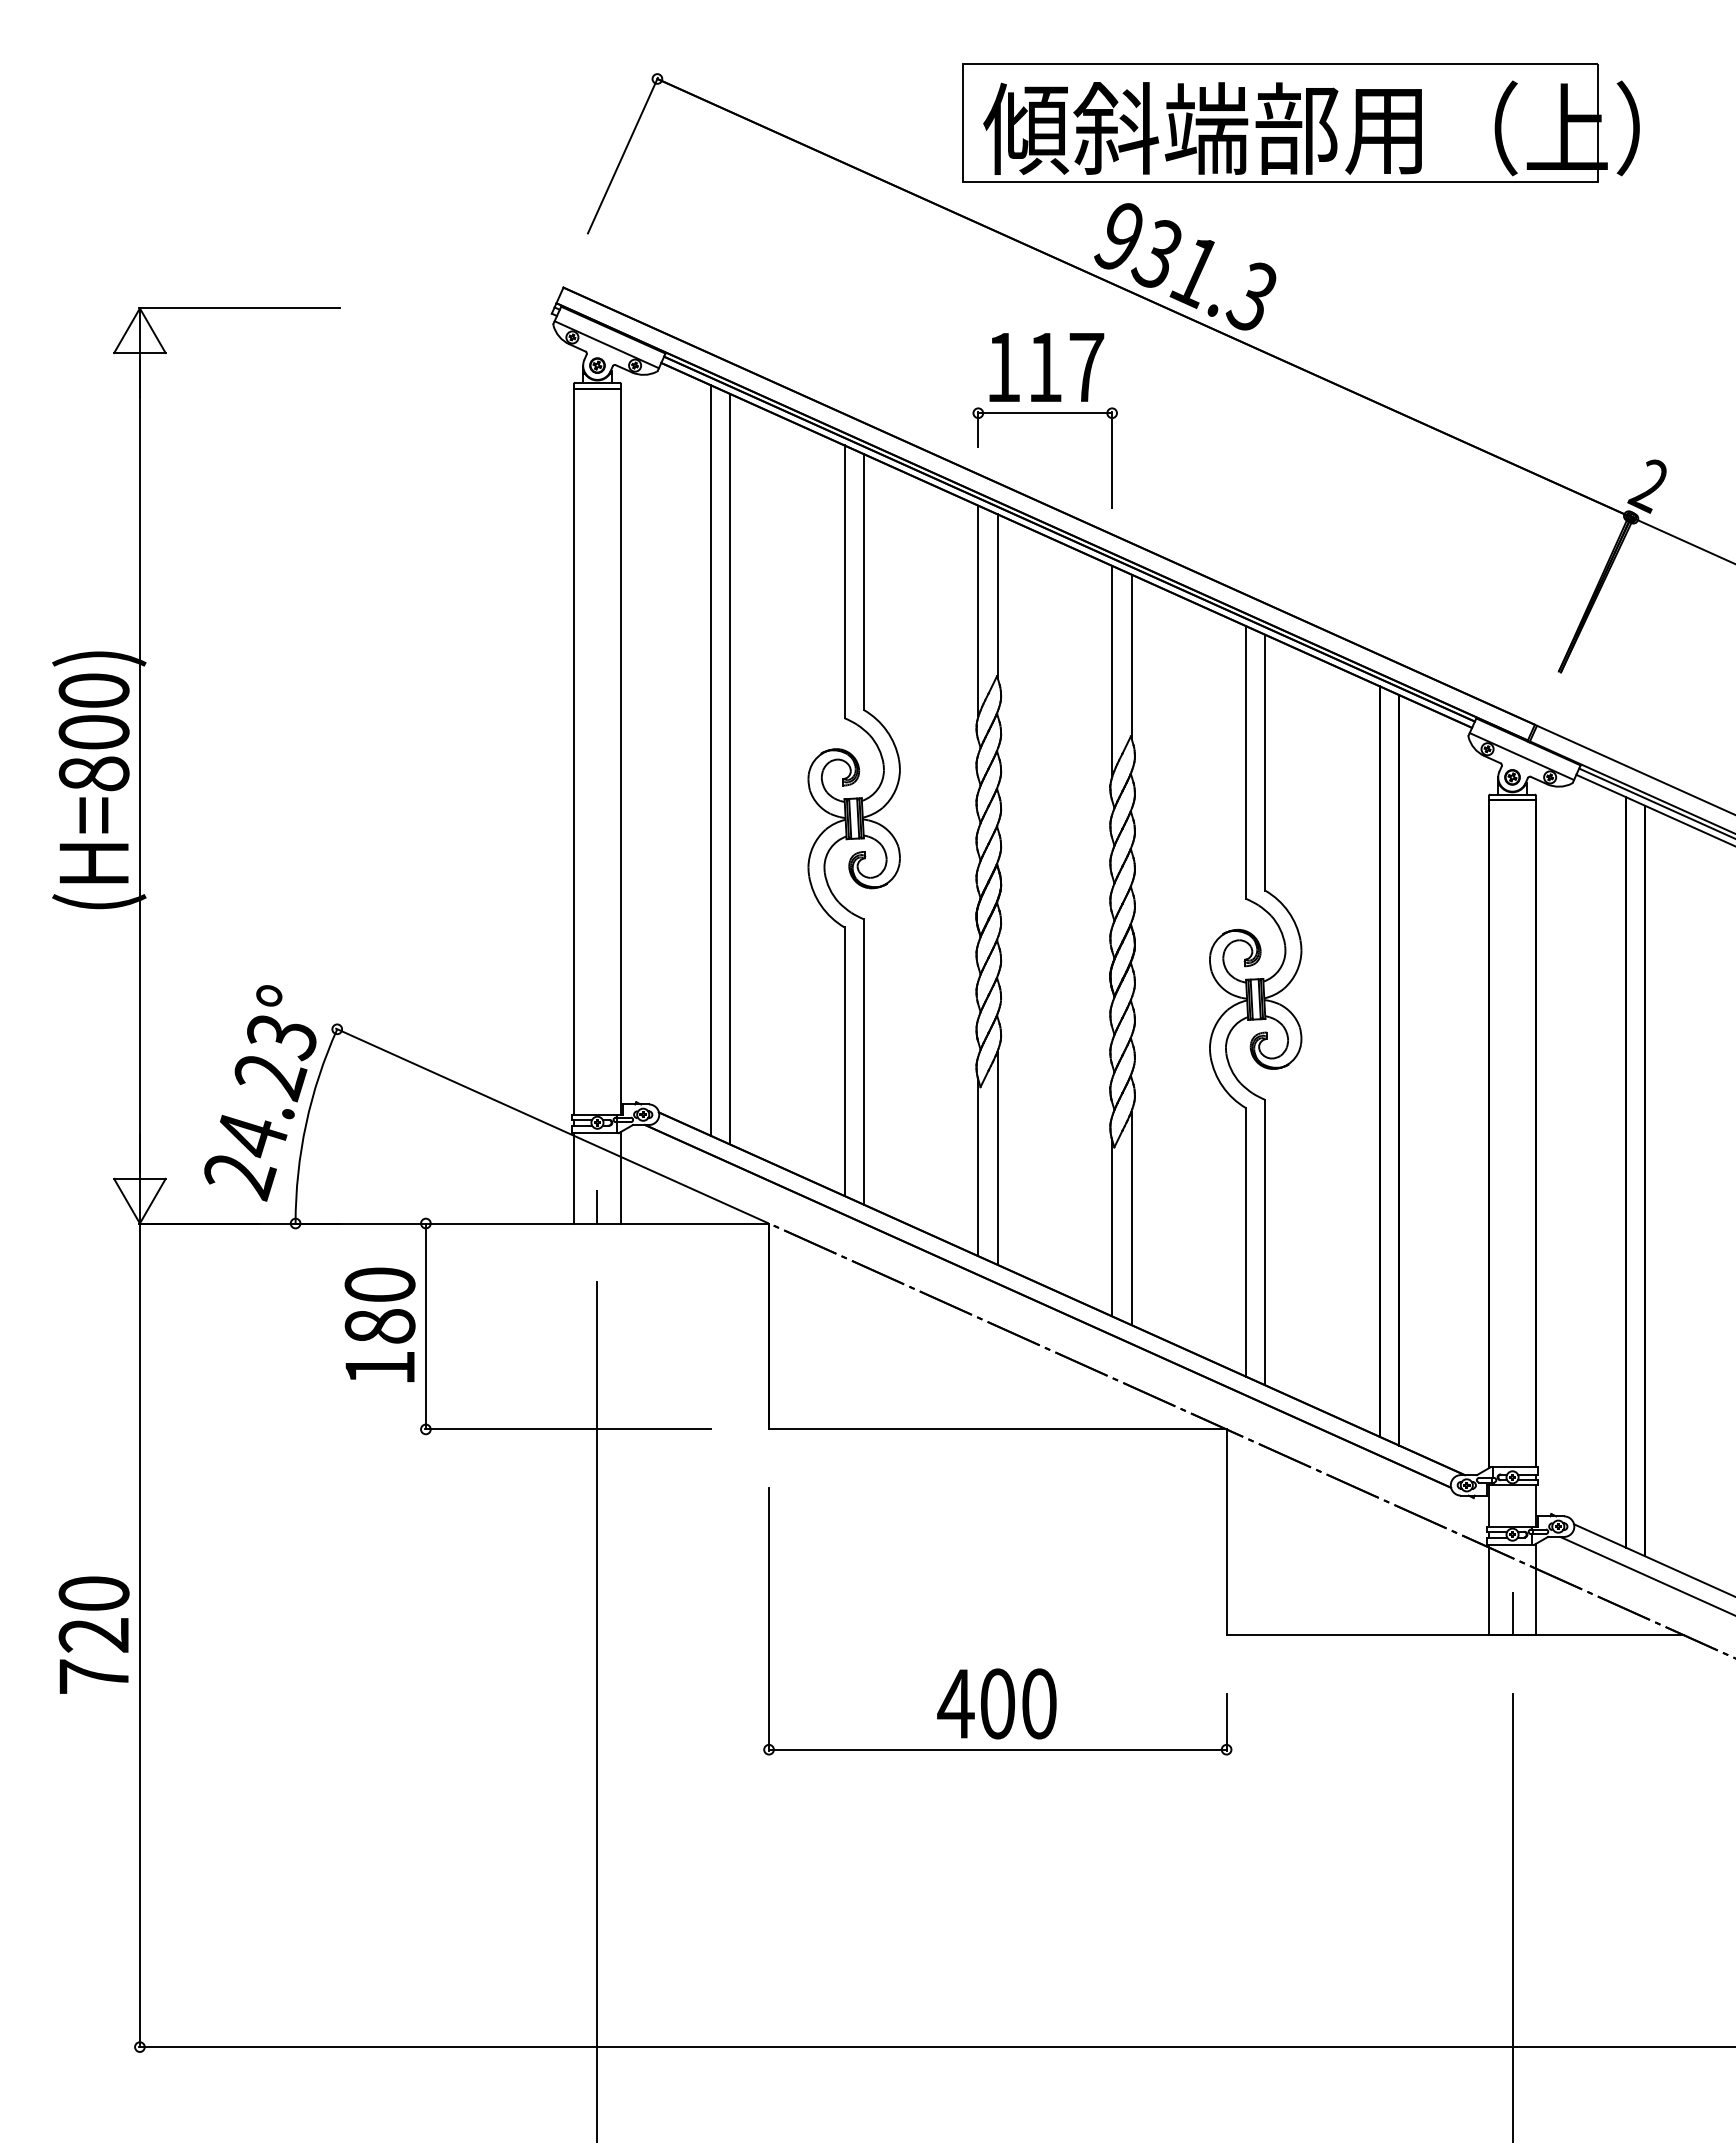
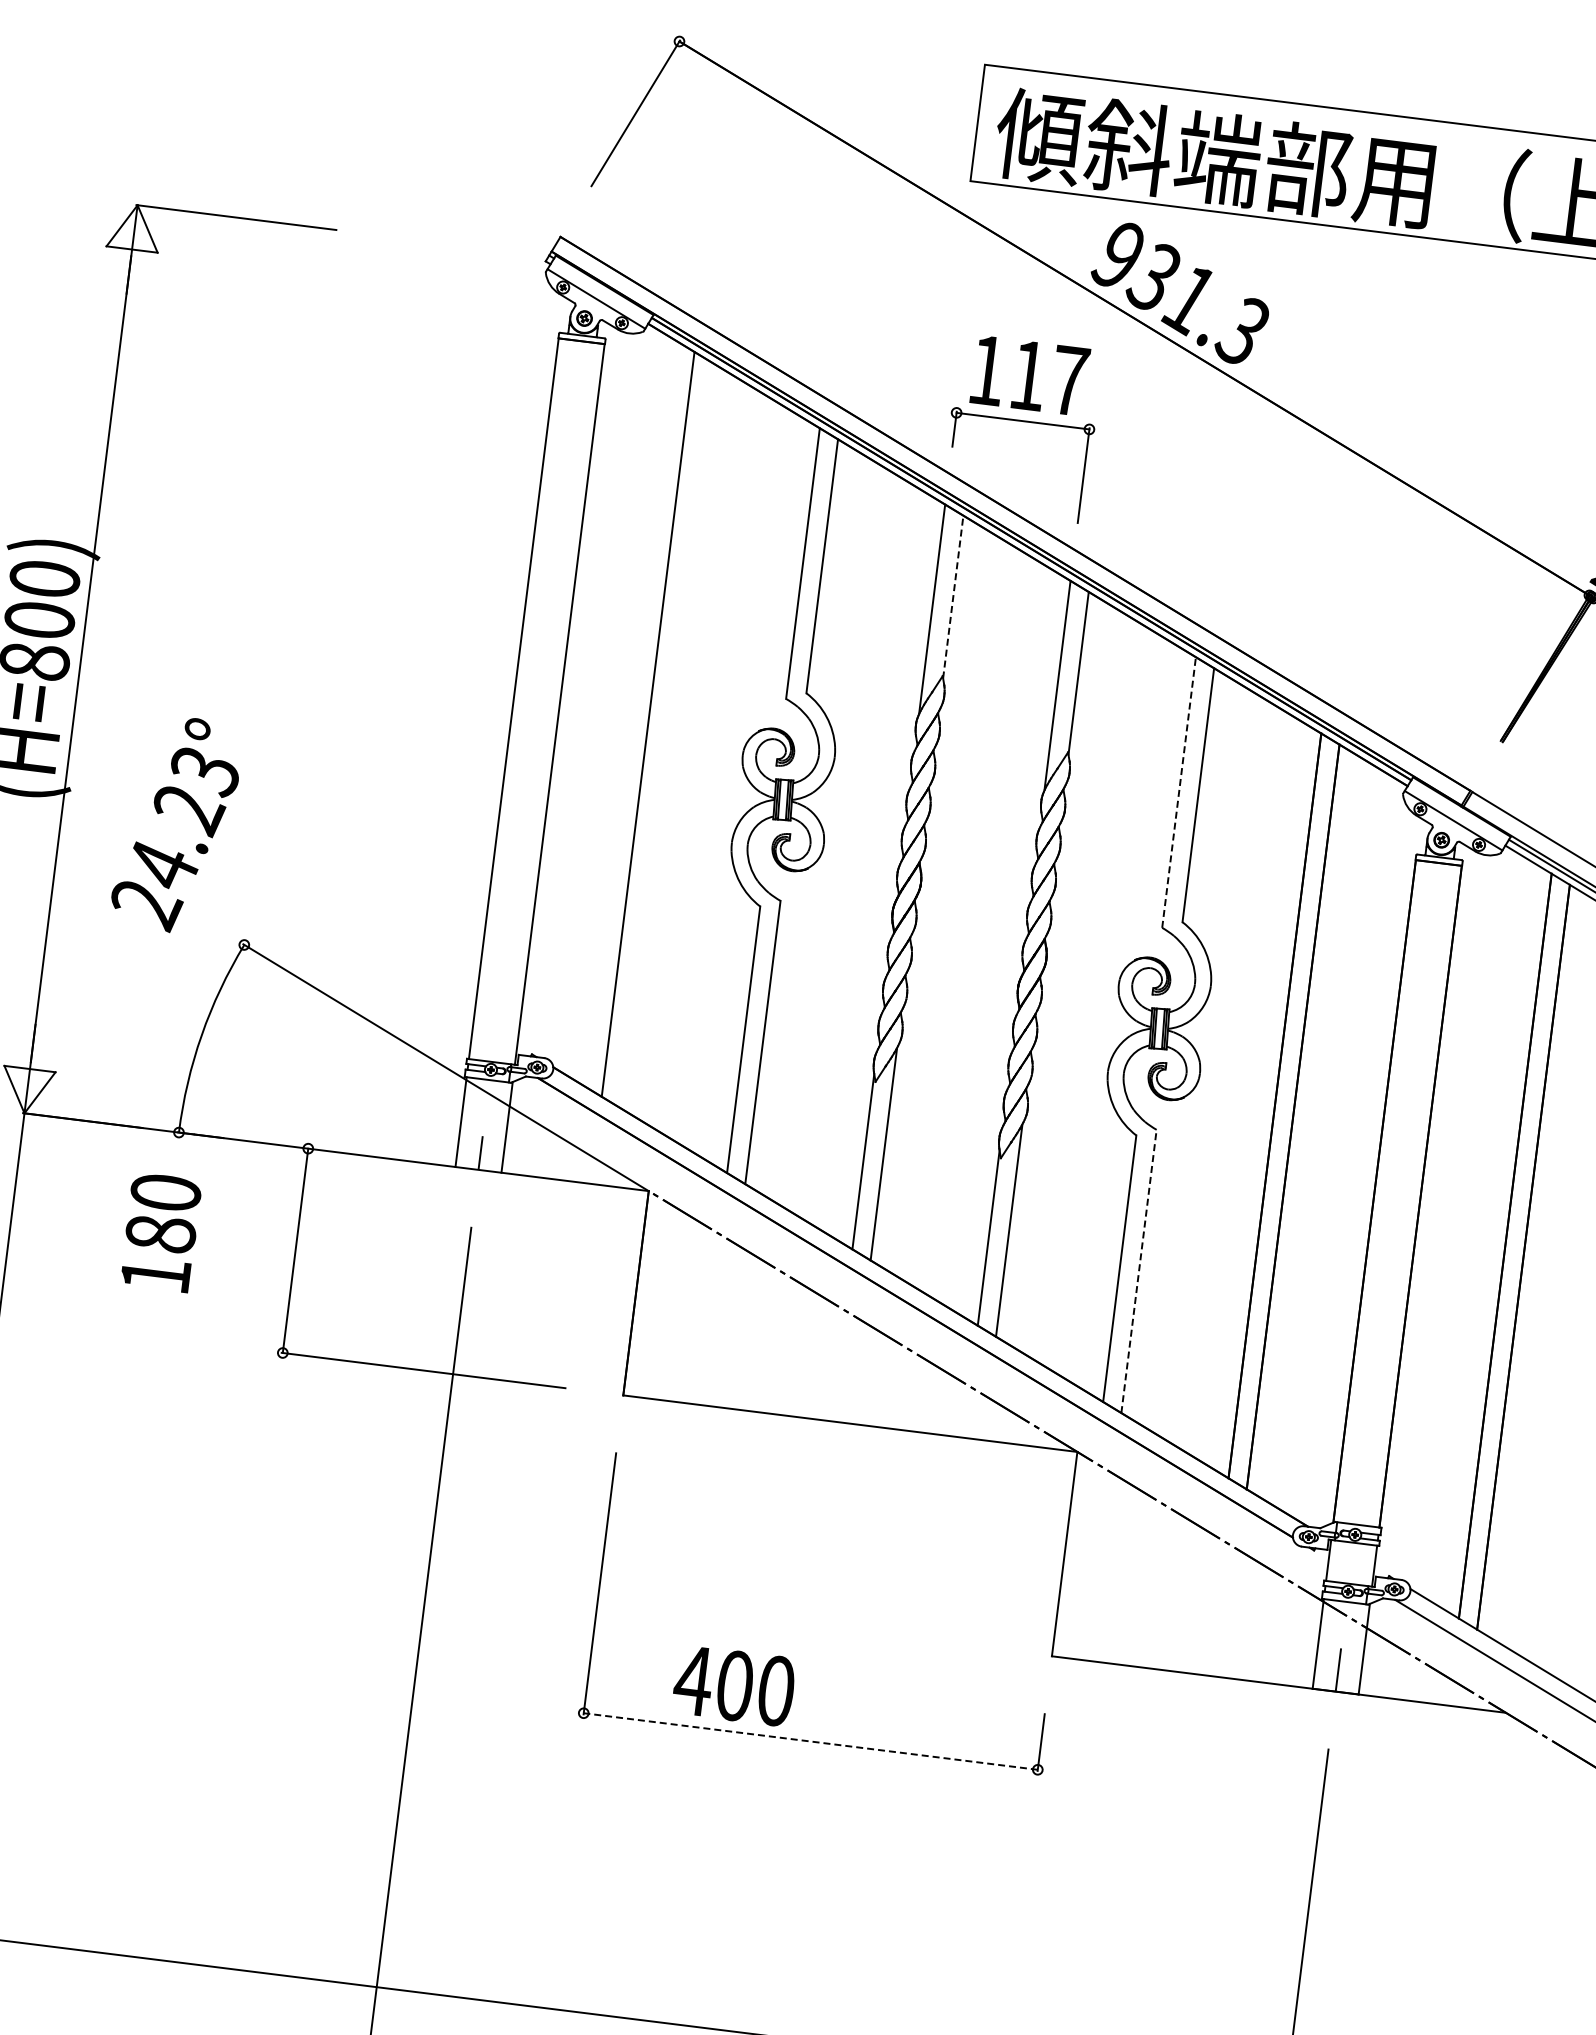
line: (997, 596) -> (953, 597), solid -> dashed
line: (1245, 762) -> (1178, 792), solid -> dashed
line: (730, 769) -> (666, 735), removed
text: (260, 1093) -> (176, 824), moved
line: (1265, 1242) -> (1139, 1271), solid -> dashed
text: (379, 1324) -> (160, 1232), moved
text: (996, 1703) -> (733, 1685), moved
line: (997, 1749) -> (810, 1741), solid -> dashed

